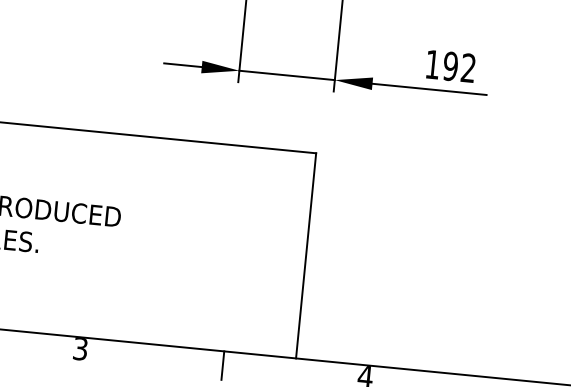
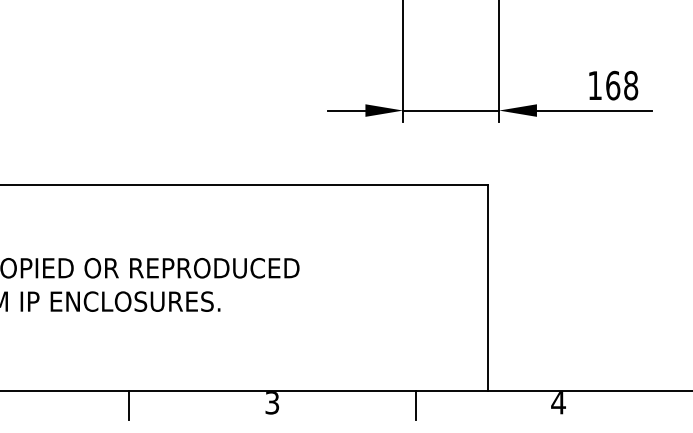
text: (460, 67) -> (622, 85), 192 -> 168

